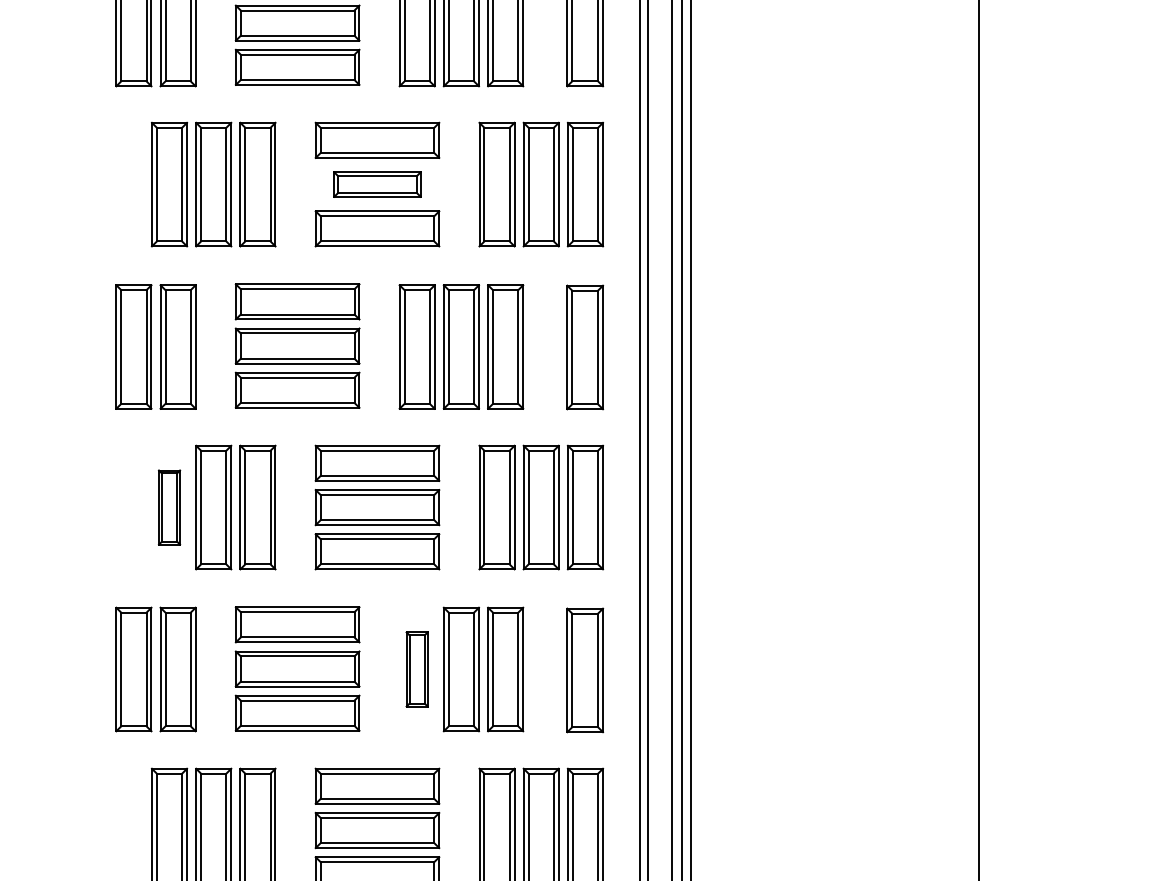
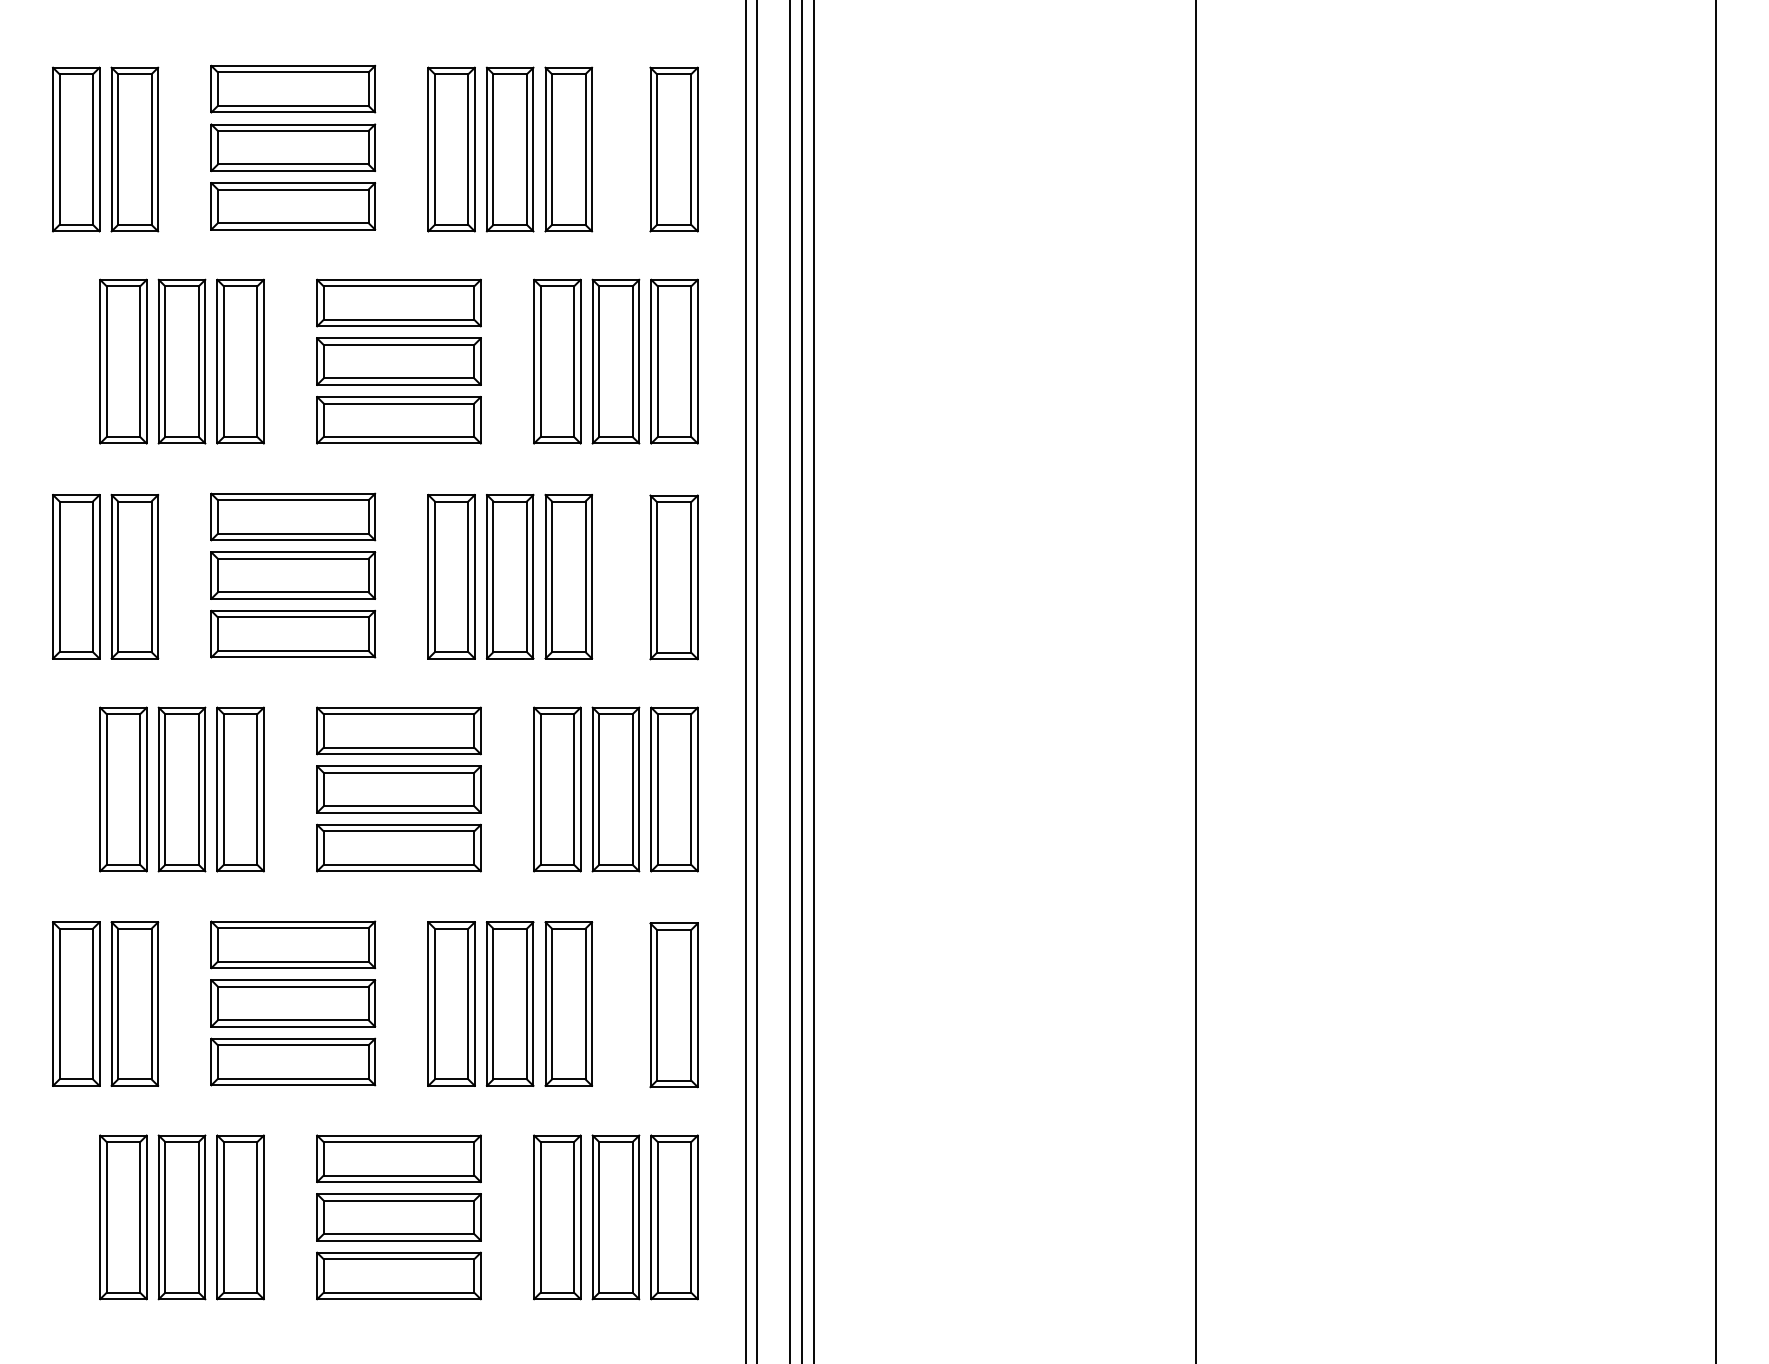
part: (377, 184) -> (398, 361), size x1.43
part: (169, 507) -> (123, 789), size x1.67
part: (417, 669) -> (451, 1003), size x1.67

